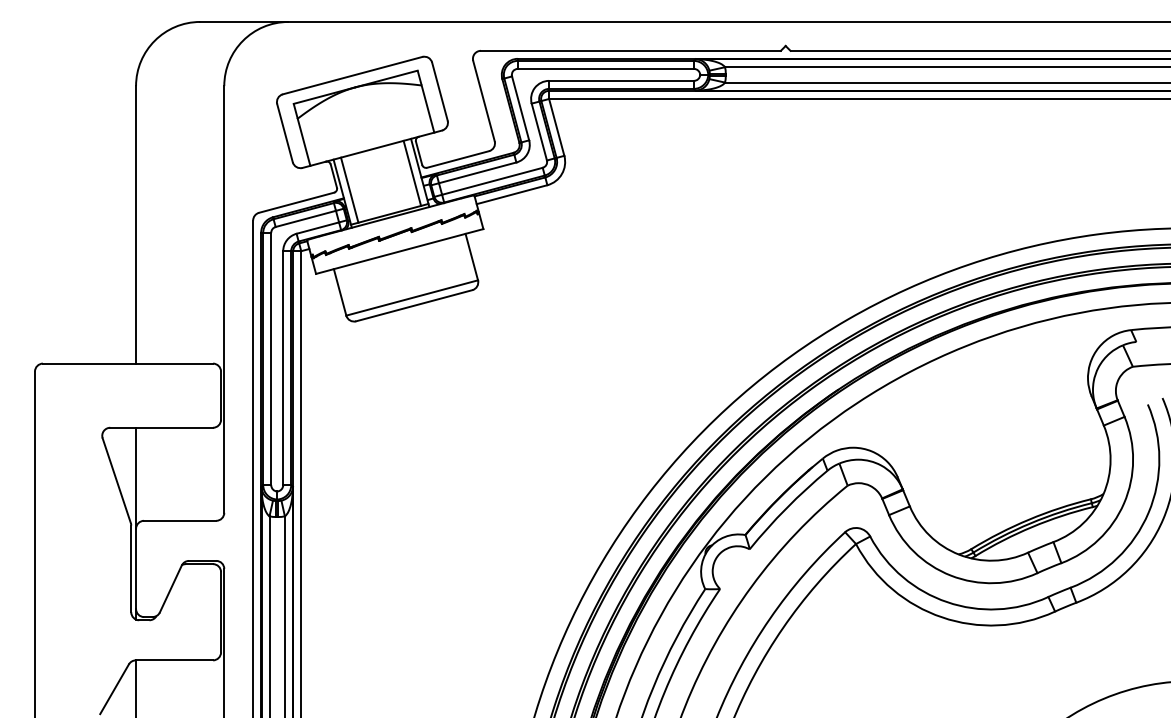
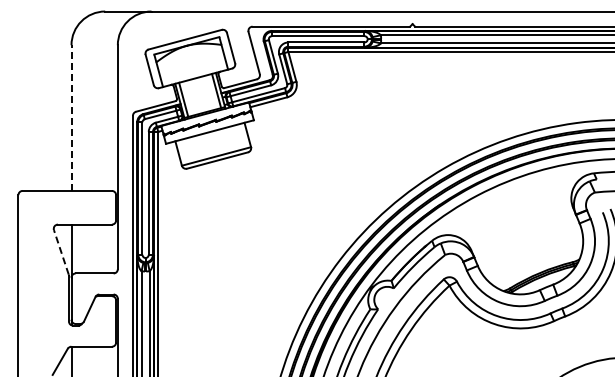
line: (136, 225) -> (71, 118), solid -> dashed
line: (116, 478) -> (61, 251), solid -> dashed

